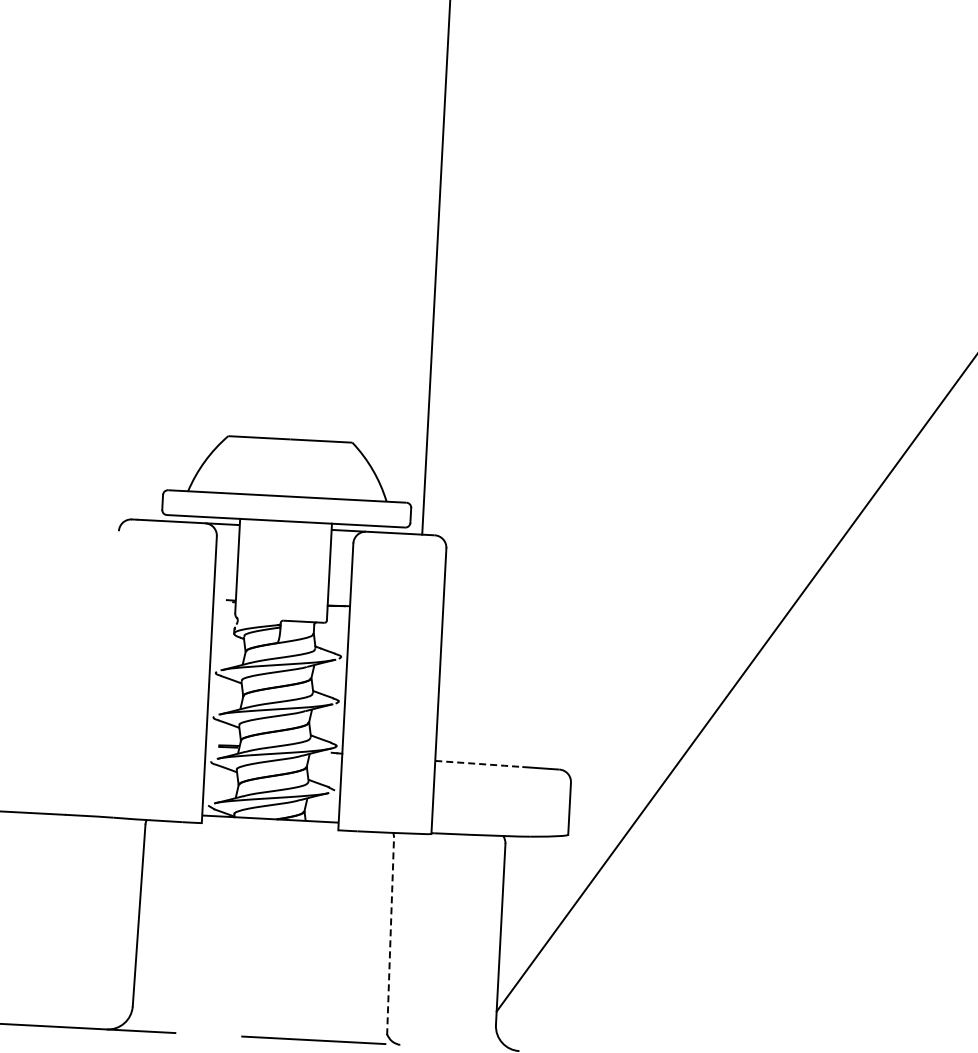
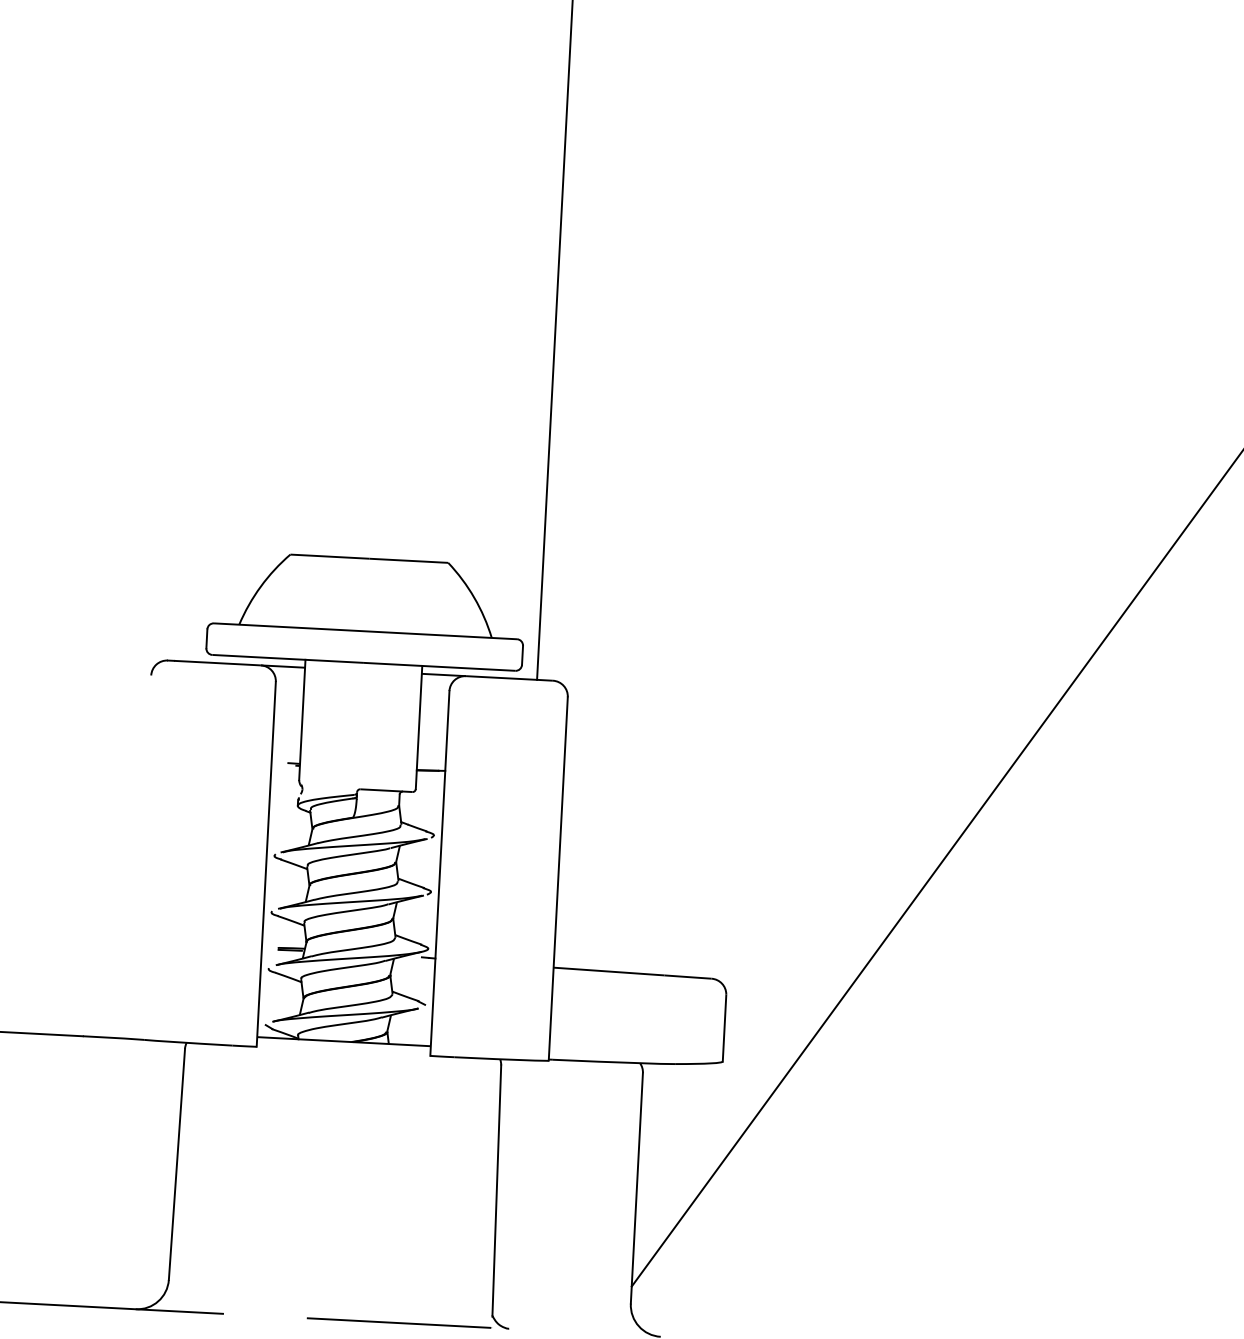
line: (479, 764) -> (609, 972), dashed -> solid
line: (390, 936) -> (496, 1191), dashed -> solid

